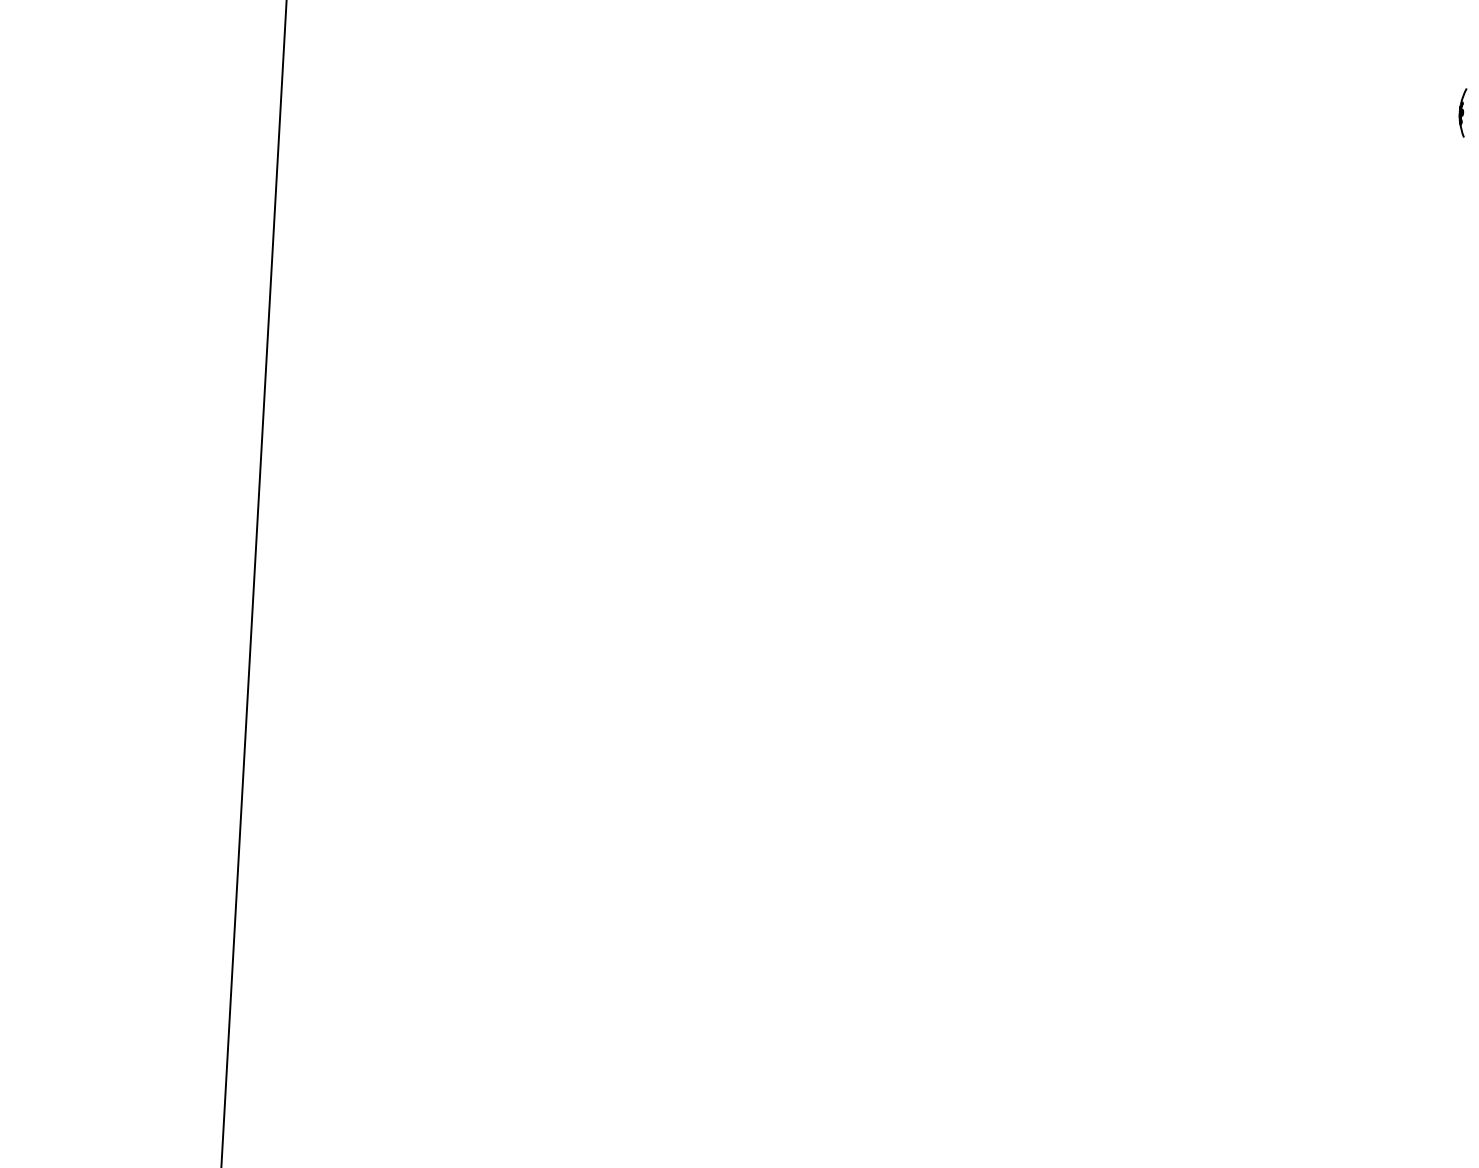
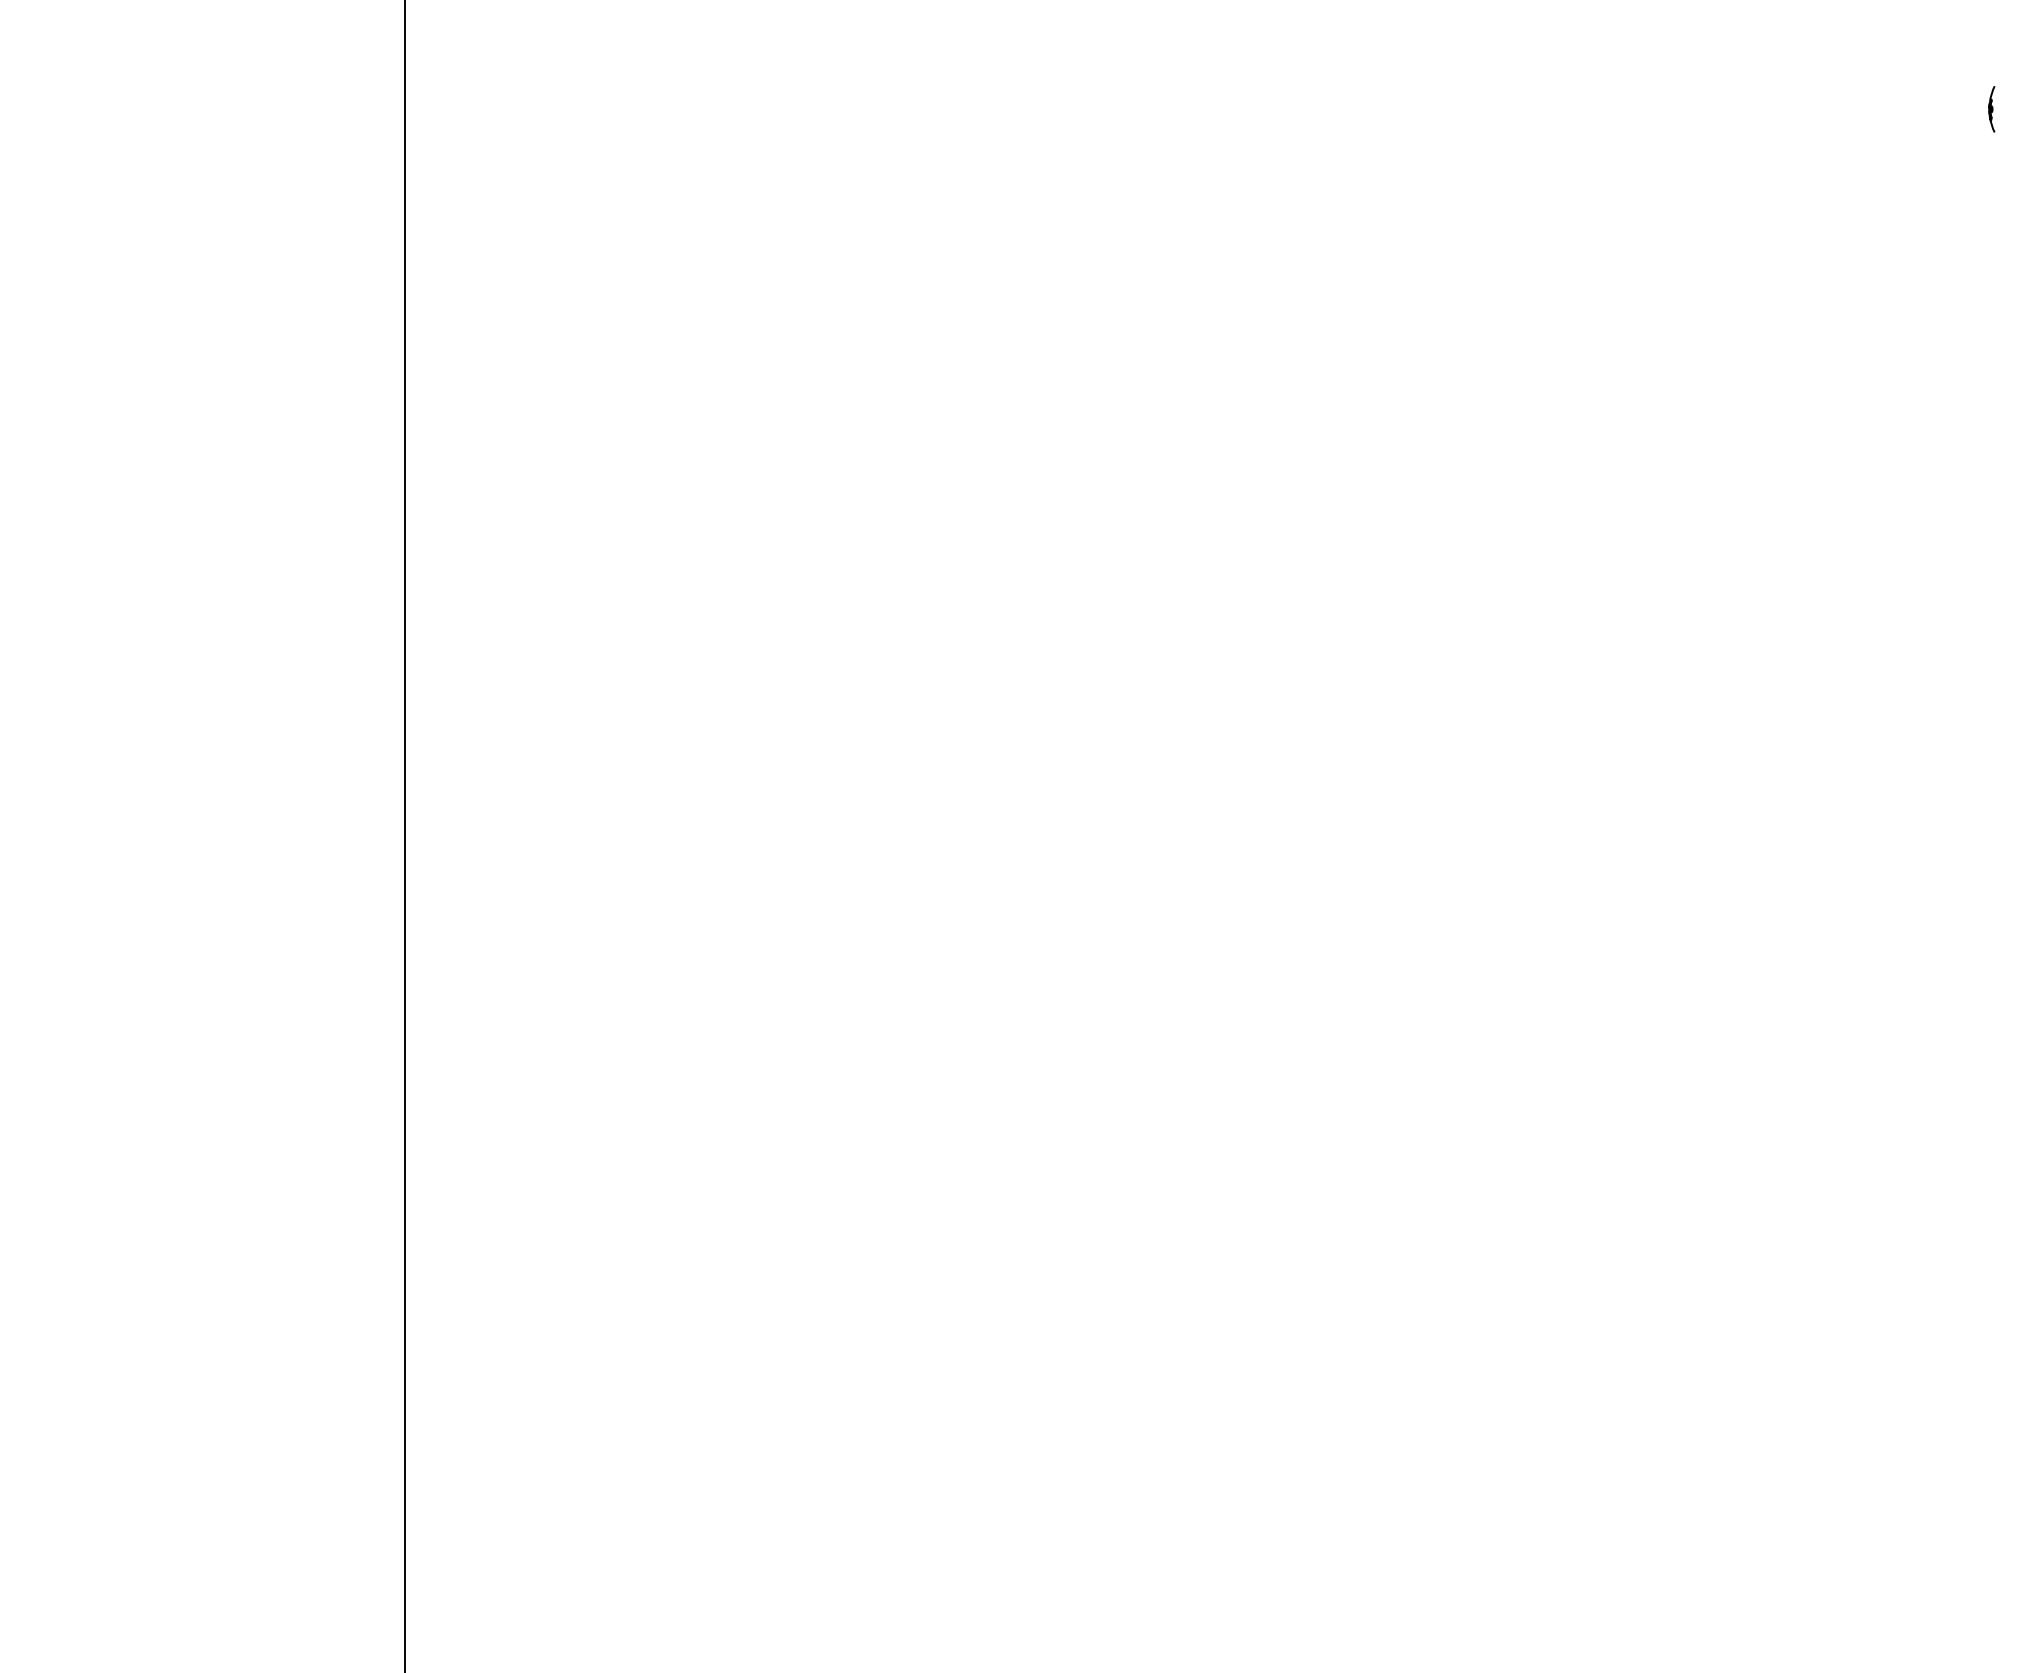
part: (1462, 112) -> (1991, 109), size x0.7

